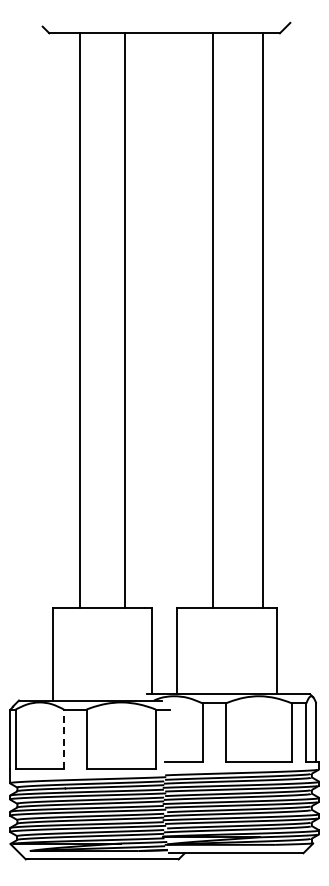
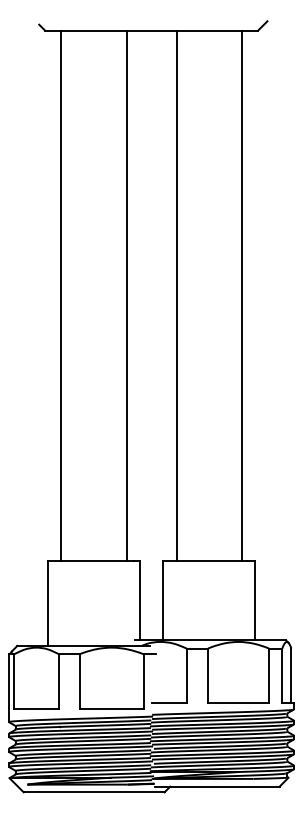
line: (79, 320) -> (61, 295), moved
line: (124, 320) -> (126, 295), moved
line: (212, 320) -> (176, 295), moved
line: (64, 739) -> (59, 681), dashed -> solid

